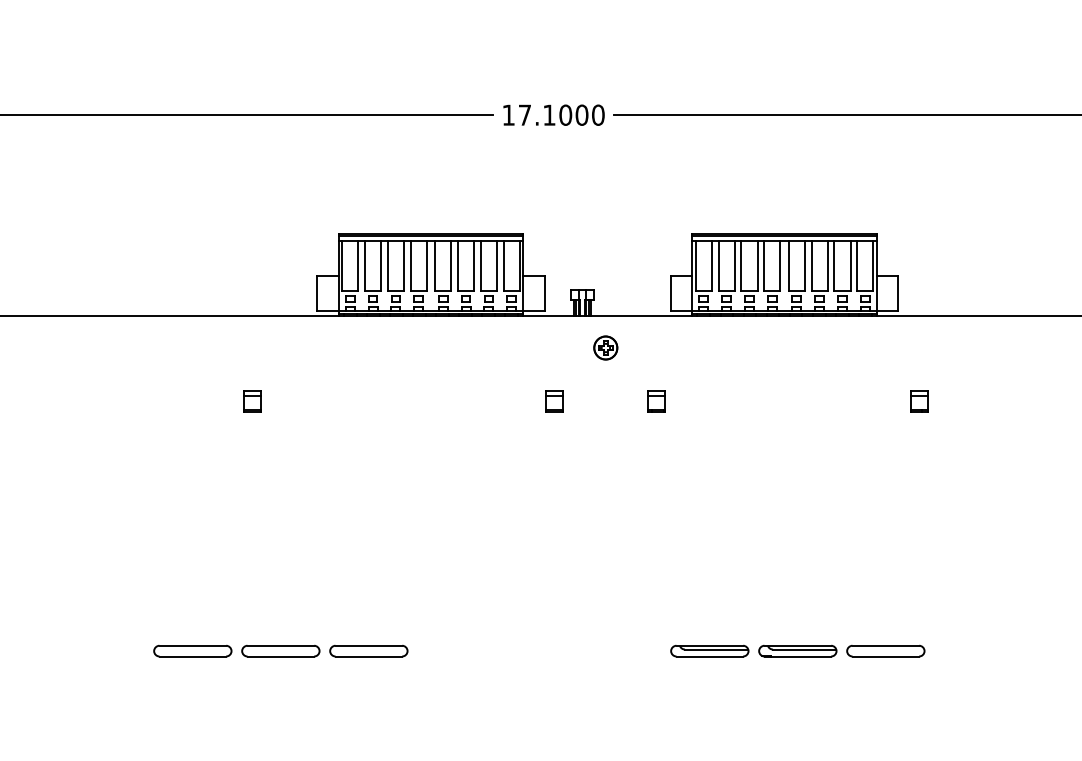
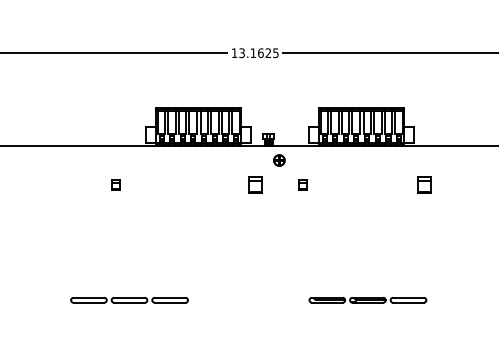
text: (560, 115) -> (258, 53), 17.1000 -> 13.1625
part: (554, 400) -> (255, 184), size x1.6
part: (918, 400) -> (423, 184), size x1.6

